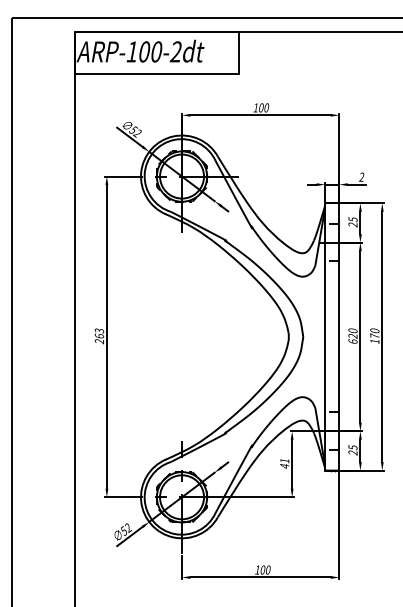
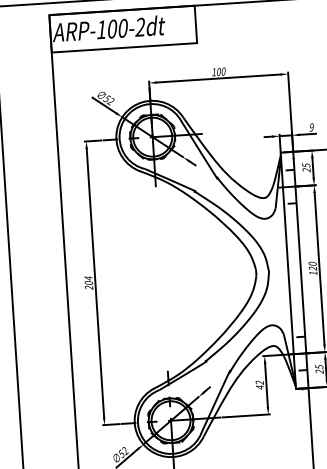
text: (361, 177) -> (311, 127), 2 -> 9
text: (99, 332) -> (88, 279), 263 -> 204
text: (352, 340) -> (312, 272), 620 -> 120
text: (284, 460) -> (259, 382), 41 -> 42

